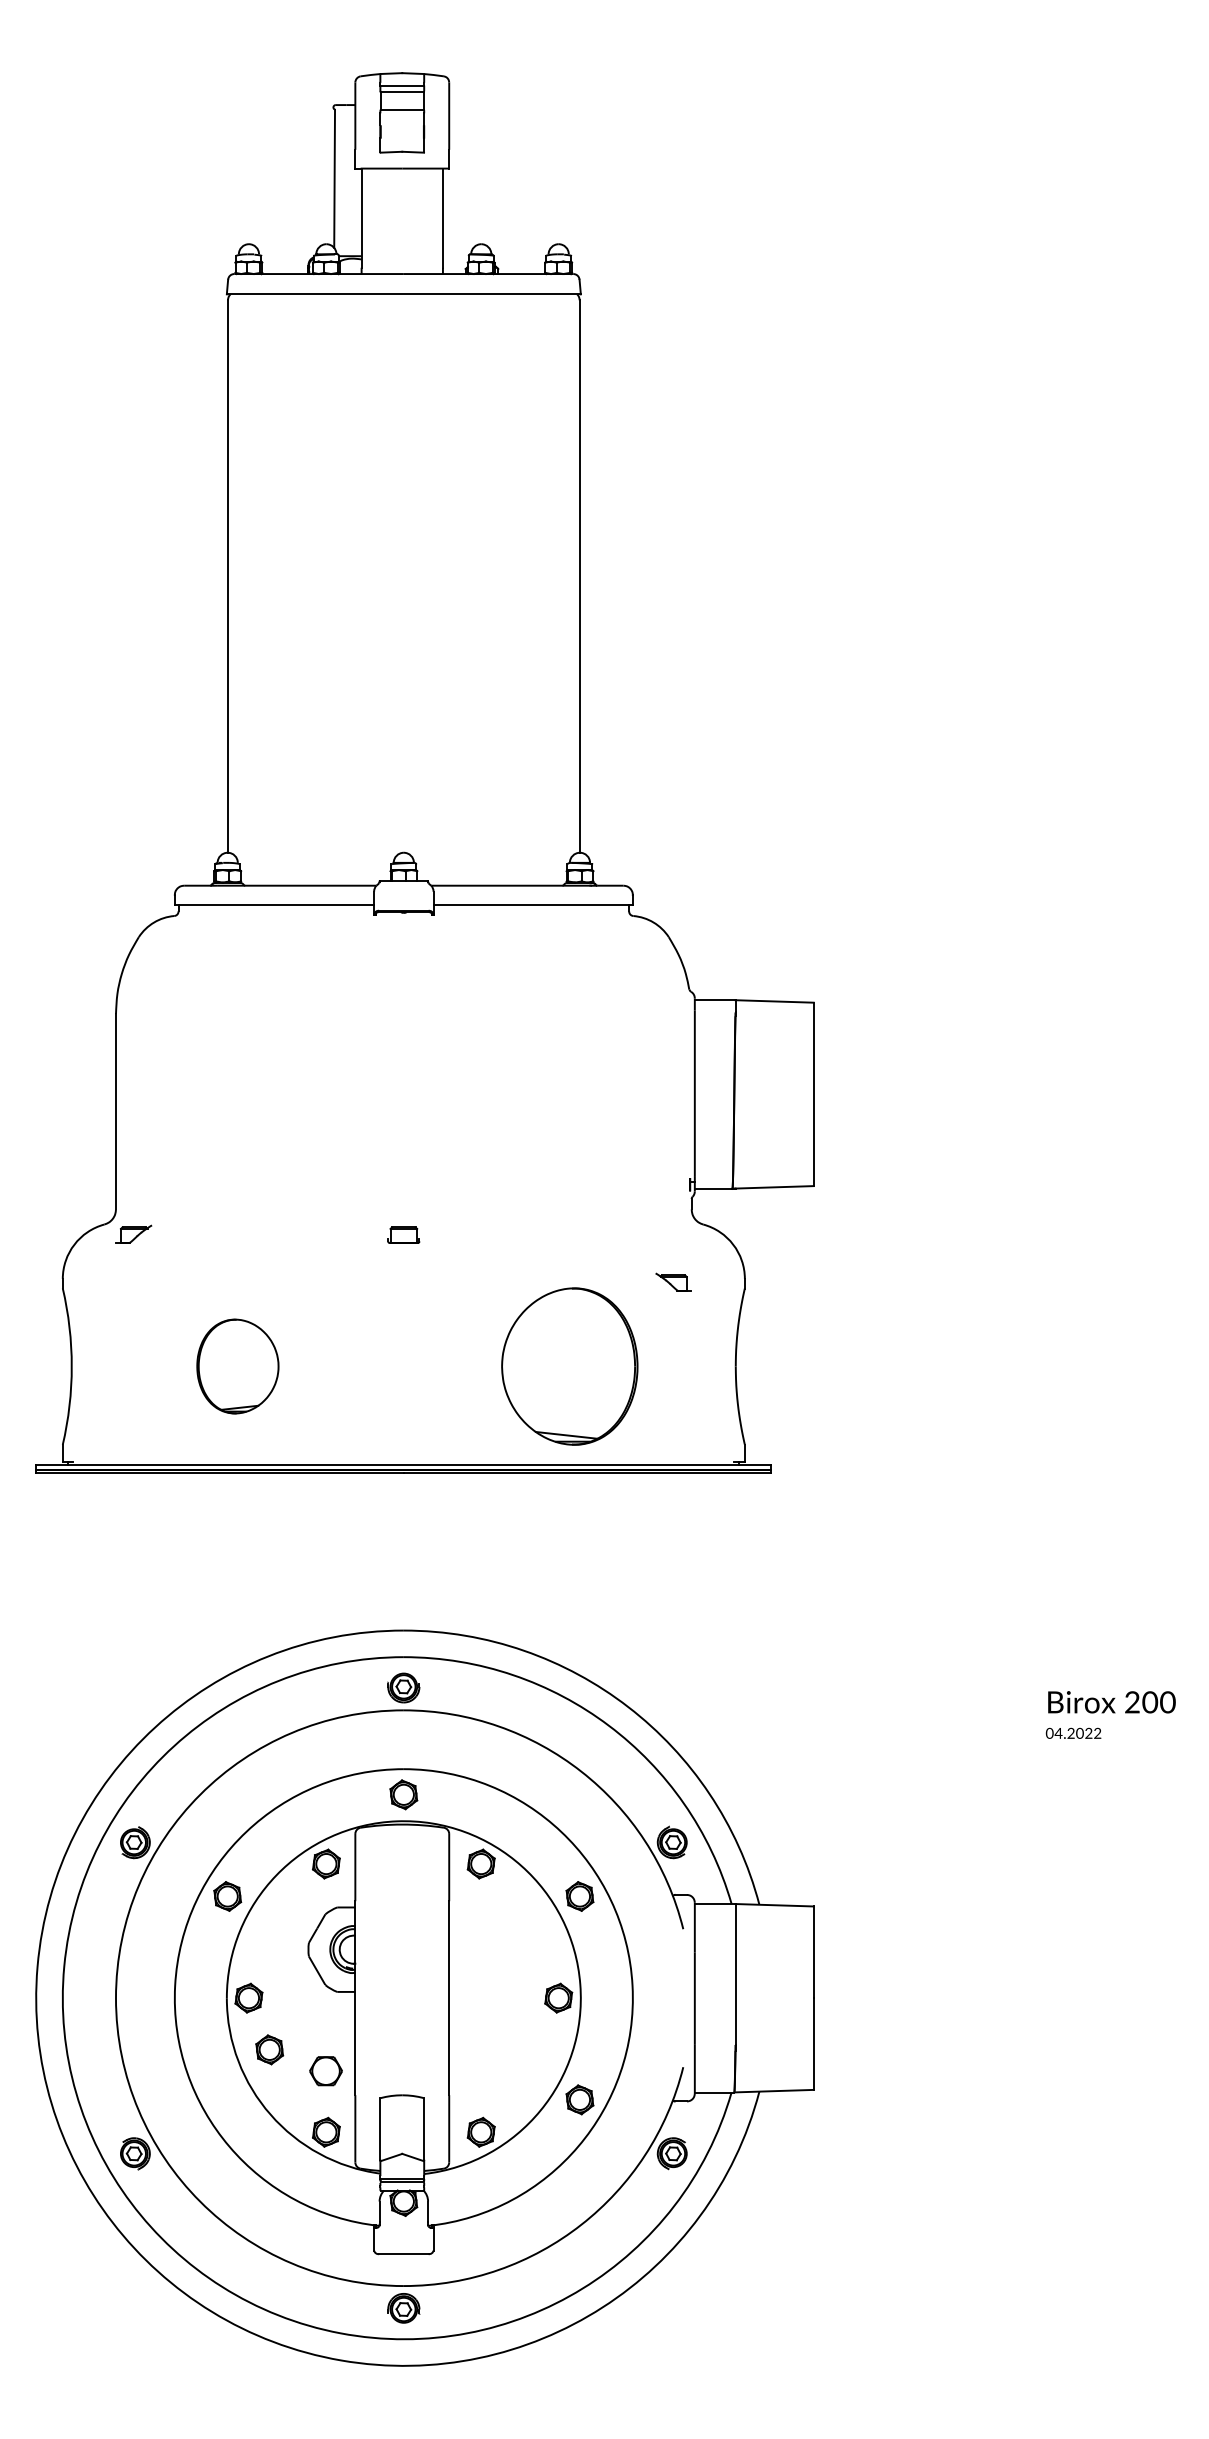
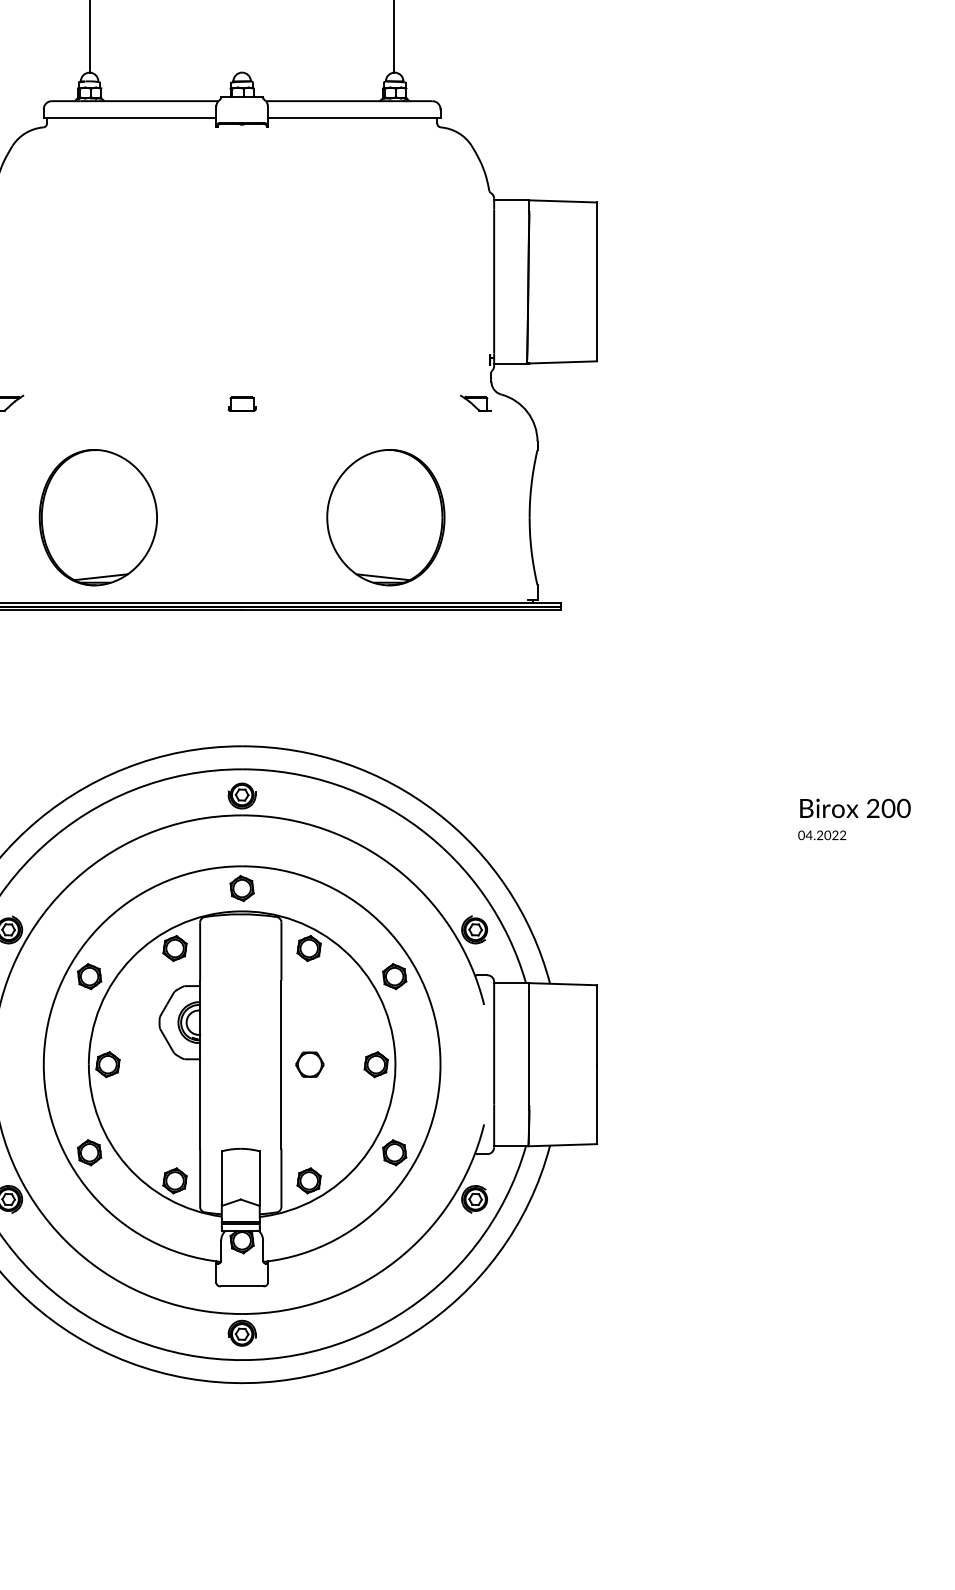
part: (673, 1281) -> (475, 402), moved
part: (237, 1366) -> (98, 517), size x1.67
part: (269, 2049) -> (89, 1152), moved
part: (325, 2071) -> (309, 1064), moved

